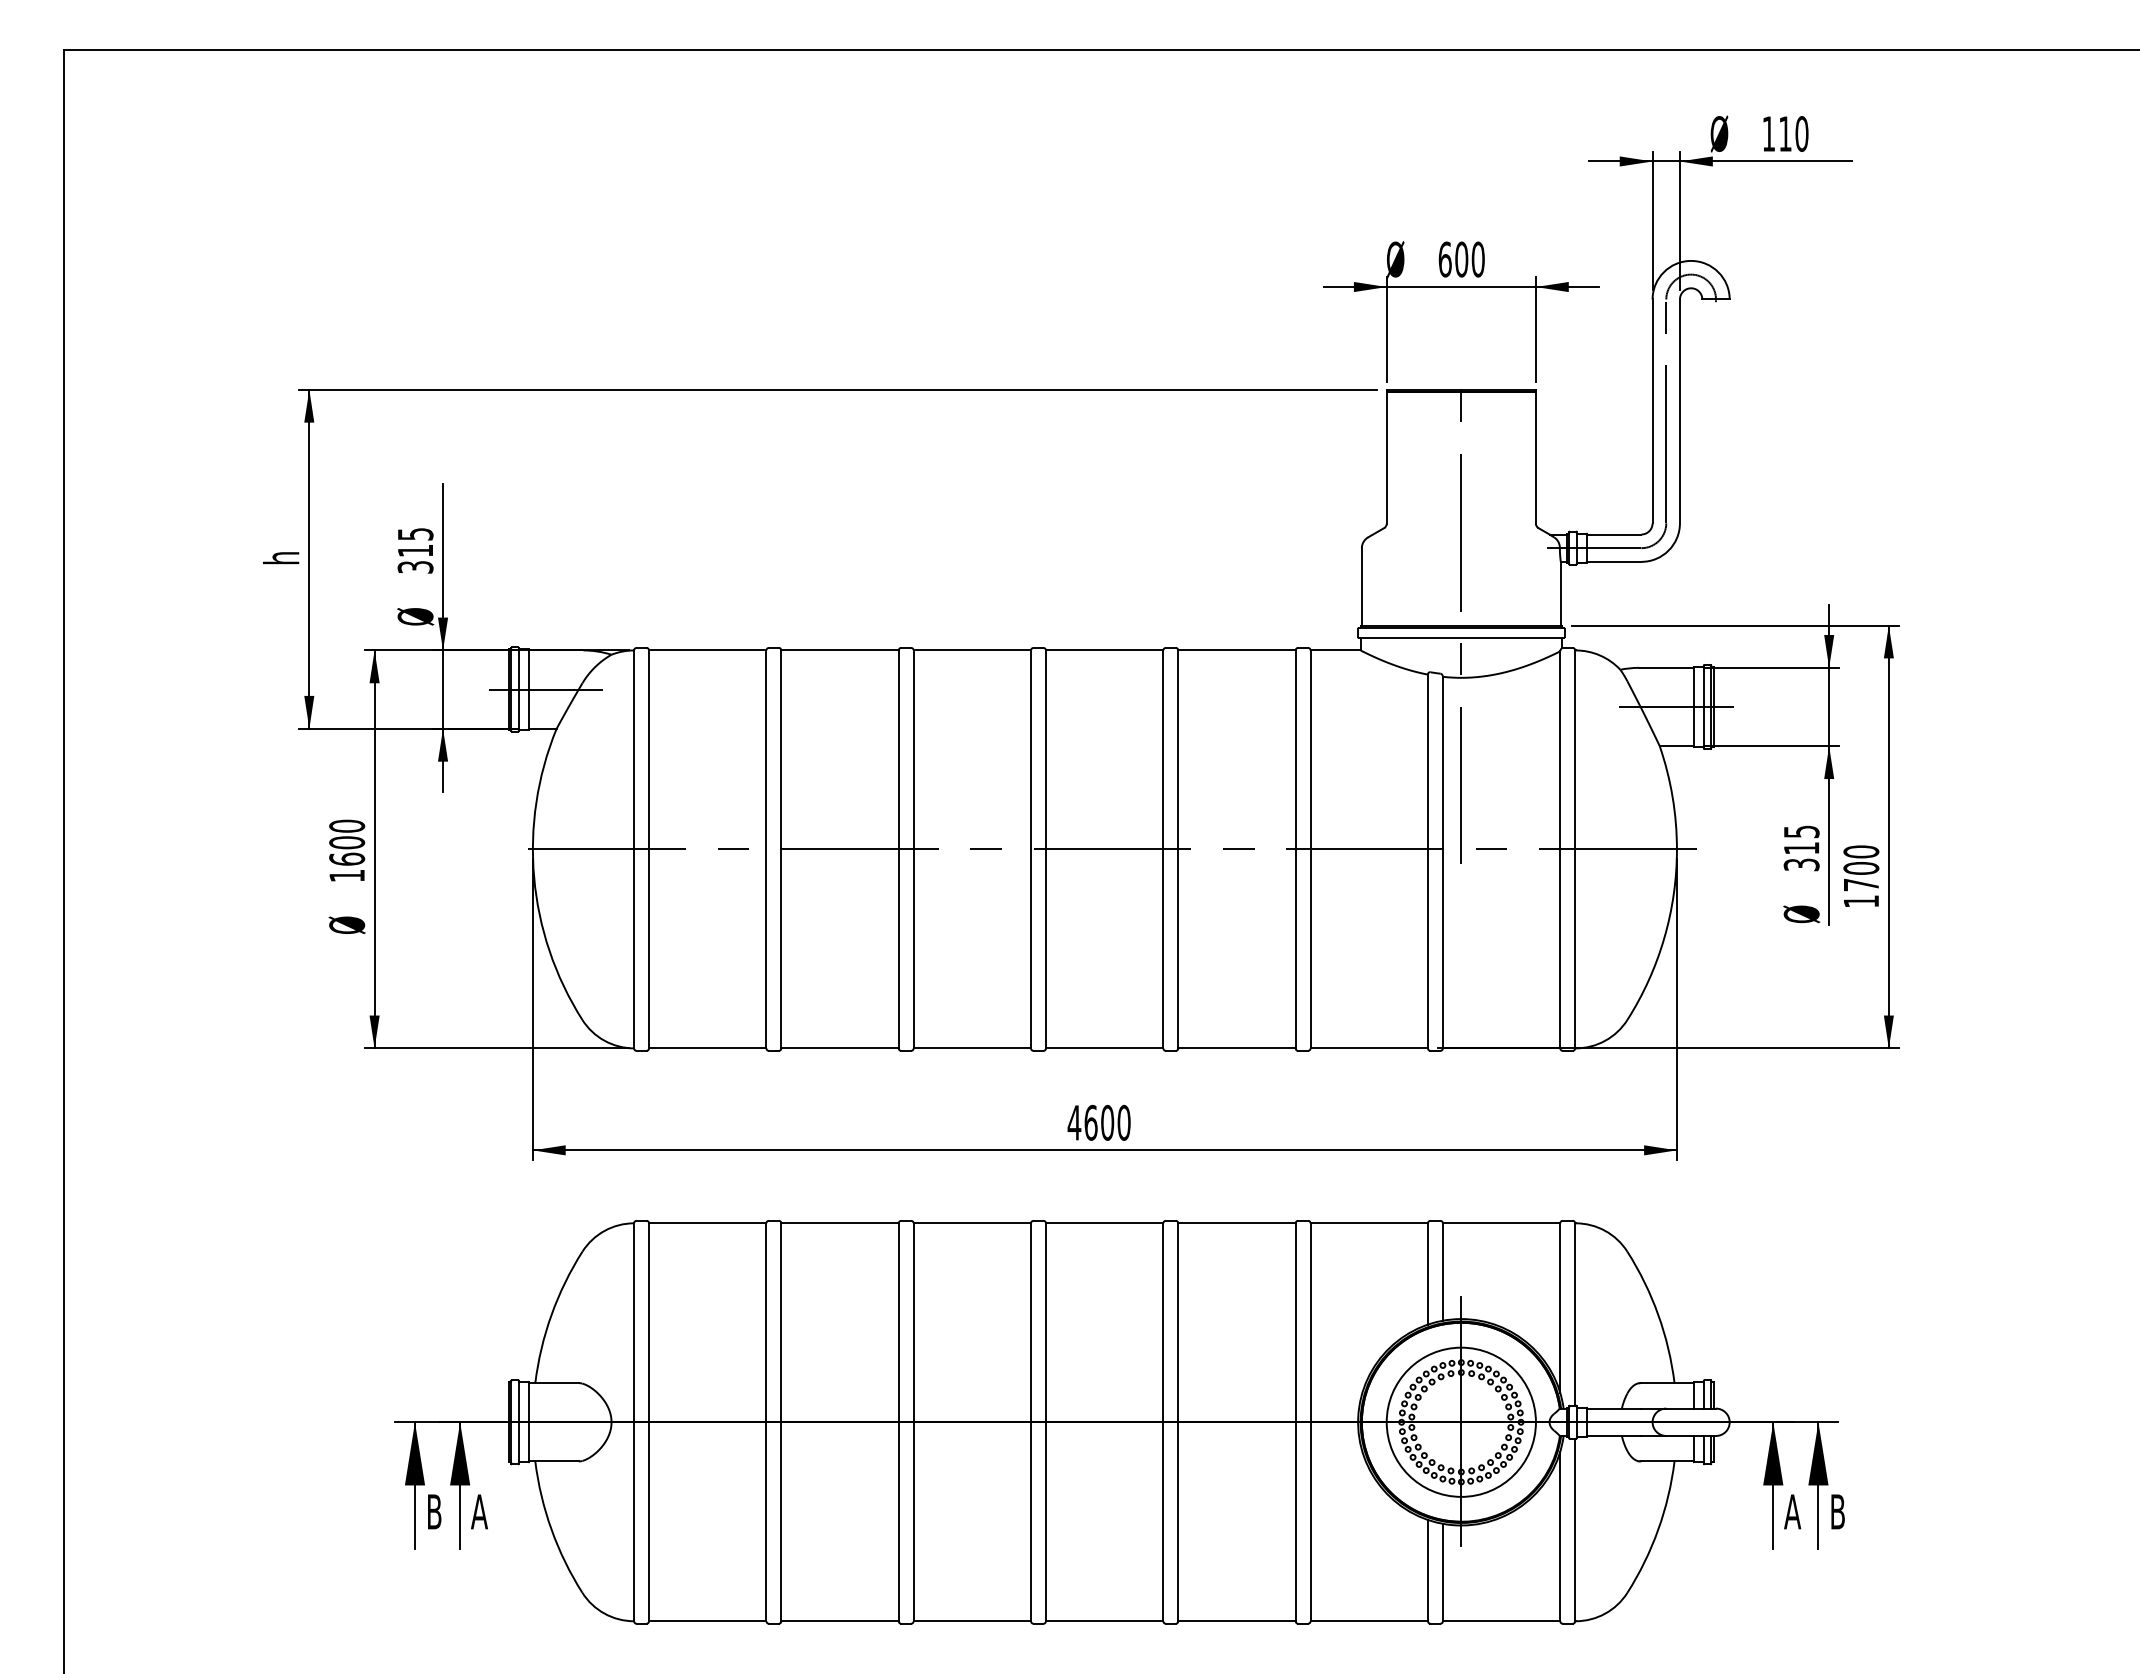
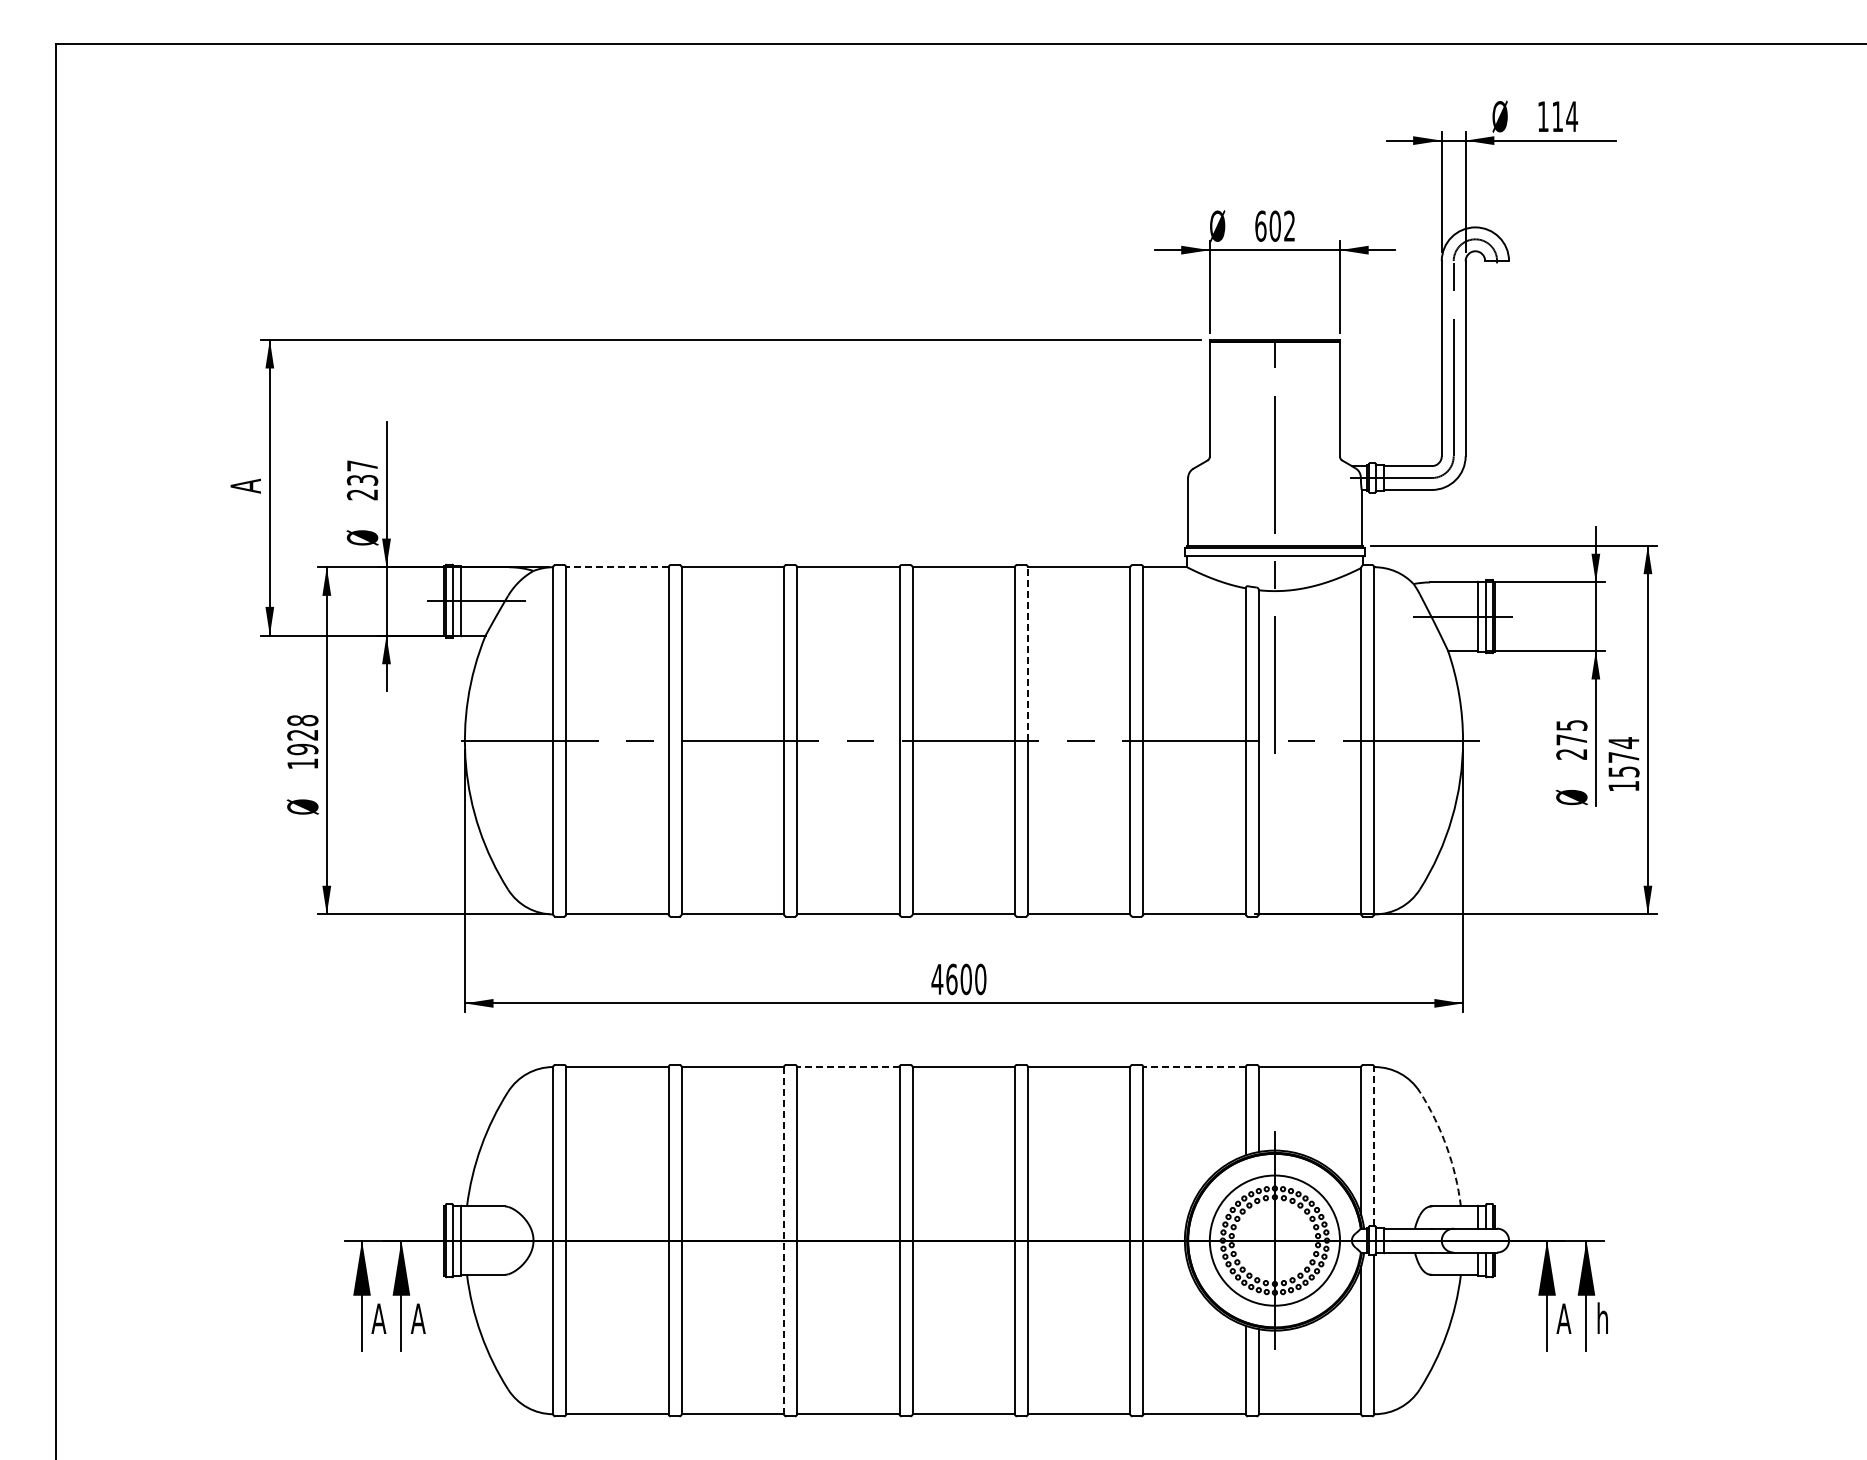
text: (1802, 133) -> (1572, 116), 110 -> 114
text: (1478, 258) -> (1289, 225), 600 -> 602
text: (415, 551) -> (362, 480), 315 -> 237
text: (280, 556) -> (244, 485), h -> A
line: (706, 650) -> (616, 567), solid -> dashed
line: (1177, 750) -> (1027, 654), solid -> dashed
text: (346, 843) -> (302, 735), 1600 -> 1928
text: (1801, 855) -> (1571, 746), 315 -> 275
text: (1860, 868) -> (1623, 757), 1700 -> 1574
line: (971, 1223) -> (847, 1067), solid -> dashed
line: (1369, 1223) -> (1194, 1067), solid -> dashed
line: (1575, 1314) -> (1374, 1146), solid -> dashed
arc: (1658, 1314) -> (1446, 1146), solid -> dashed
line: (899, 1422) -> (784, 1240), solid -> dashed
text: (1837, 1510) -> (1603, 1317), B -> h
text: (433, 1511) -> (378, 1318), B -> A

